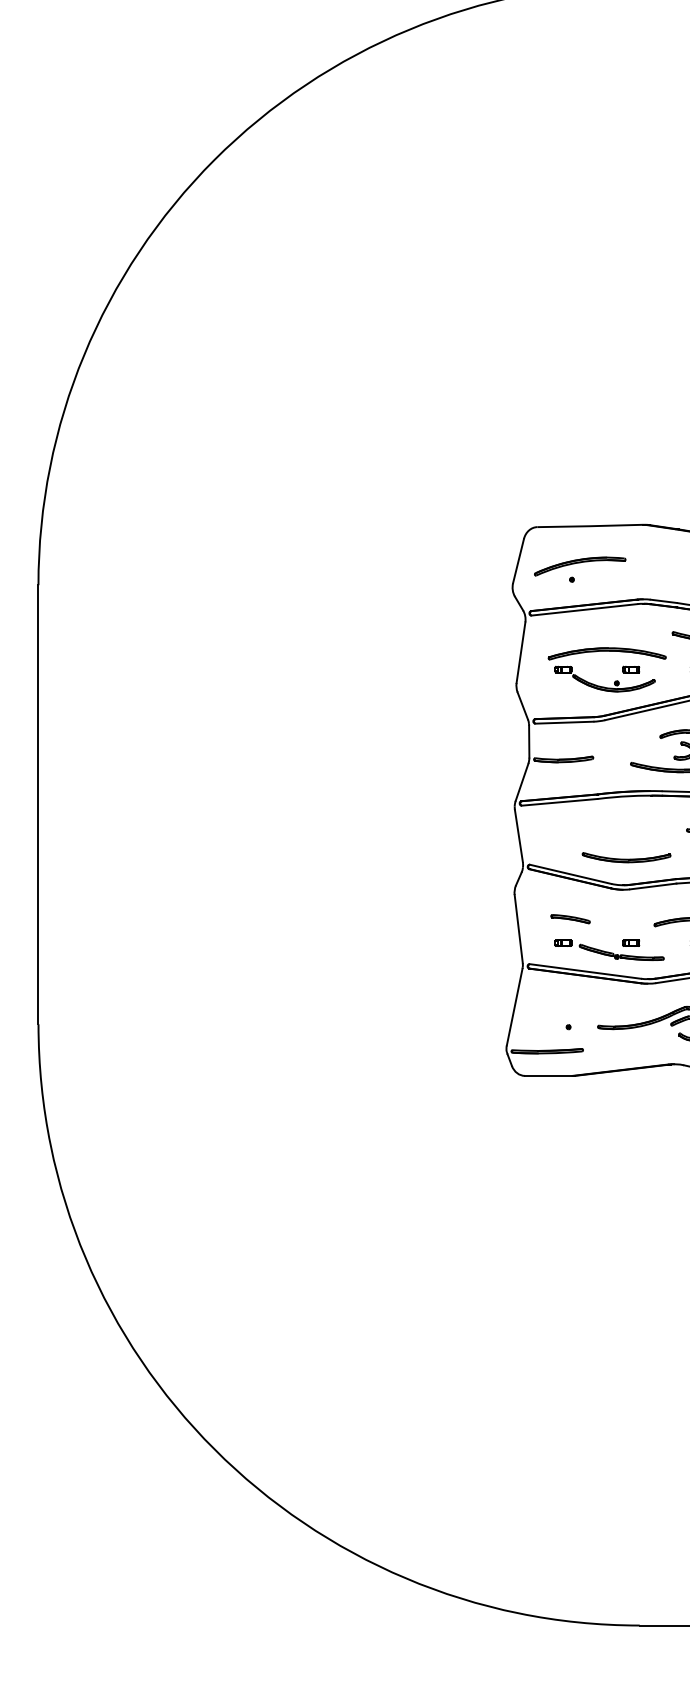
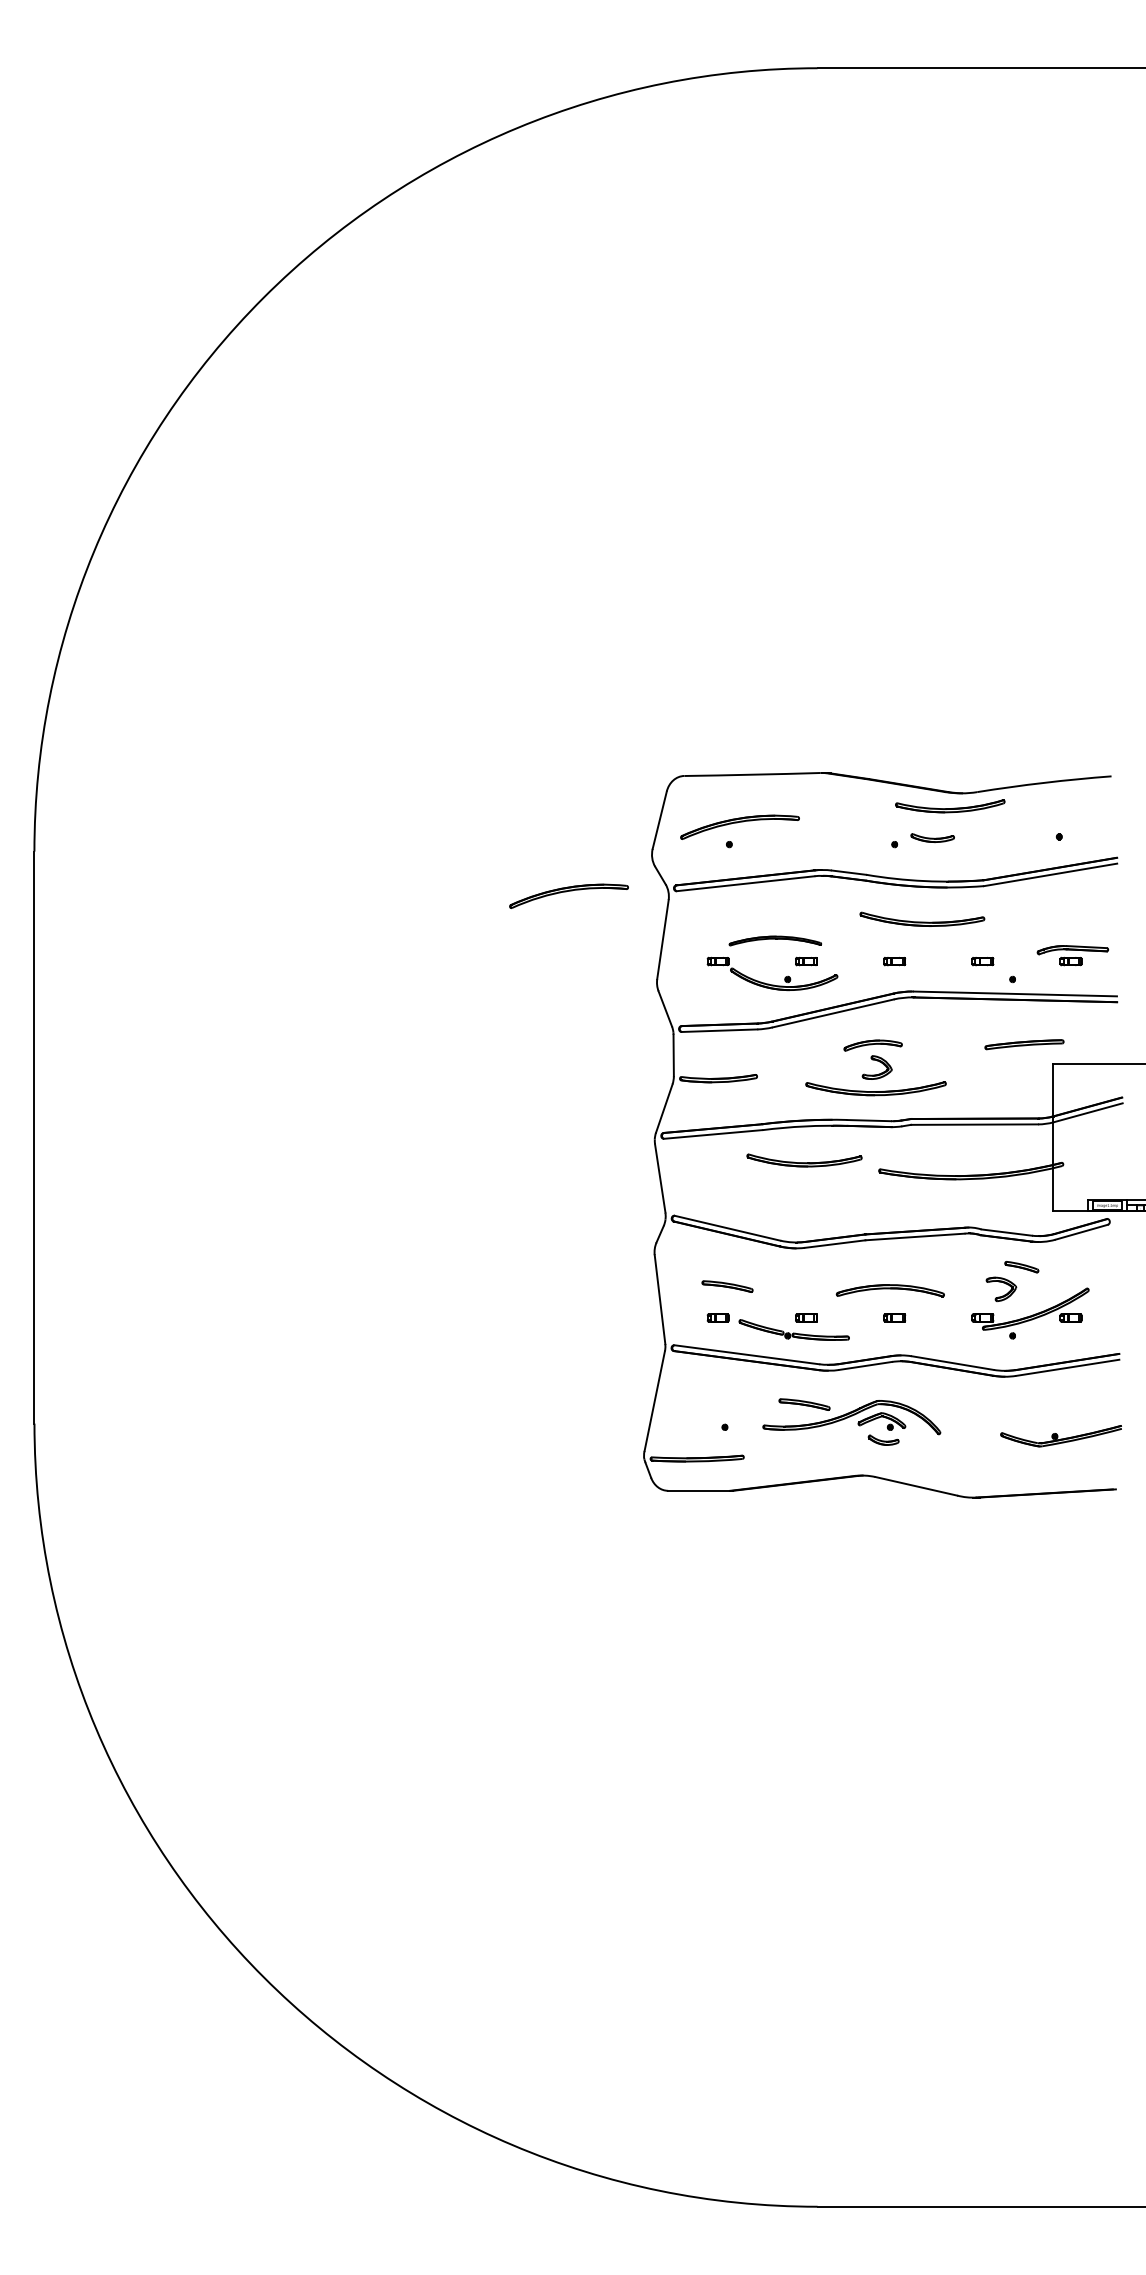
part: (448, 618) -> (568, 895), added
part: (607, 653) -> (775, 940), size x0.6
part: (626, 857) -> (804, 1160), moved
part: (629, 1009) -> (804, 1404), added

